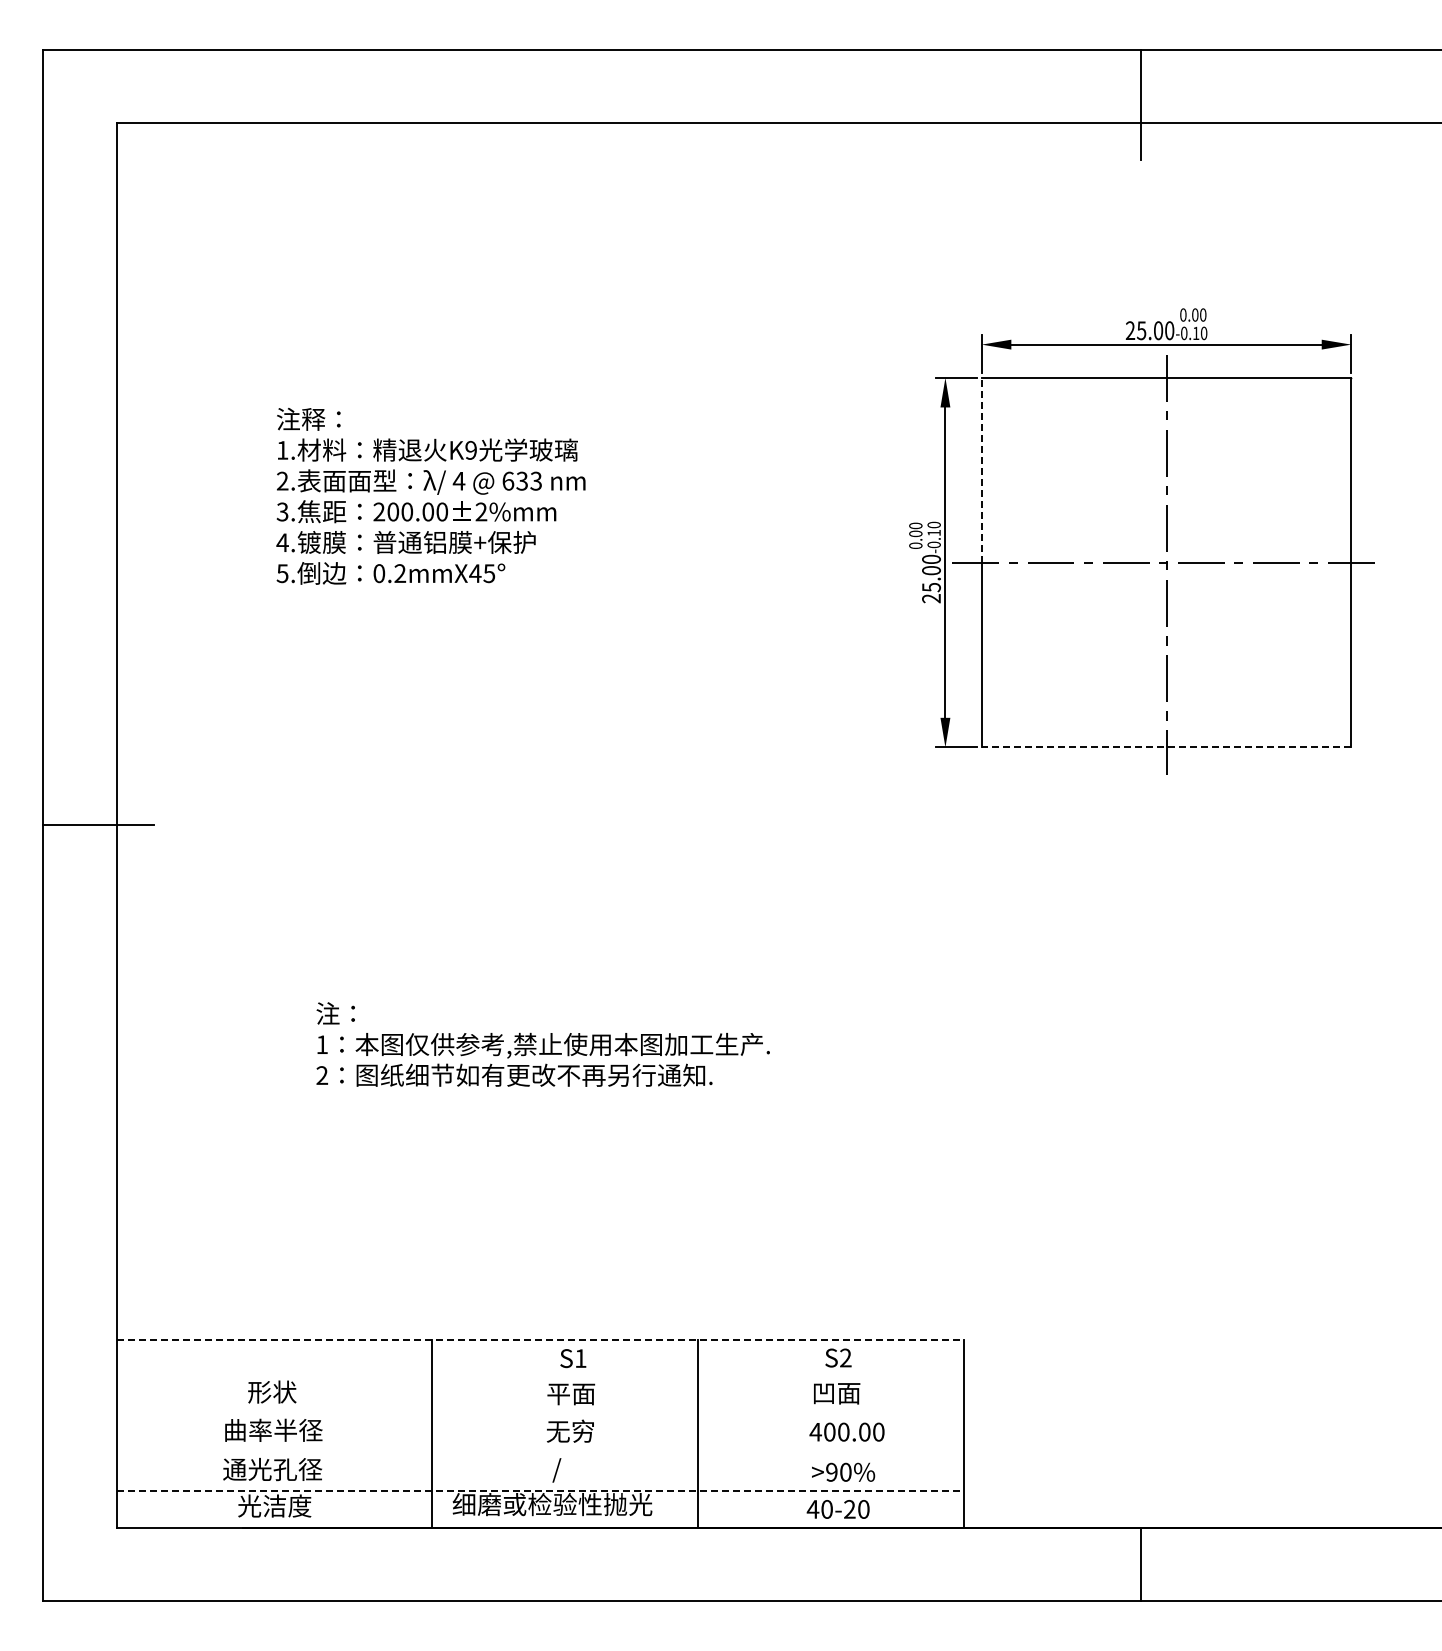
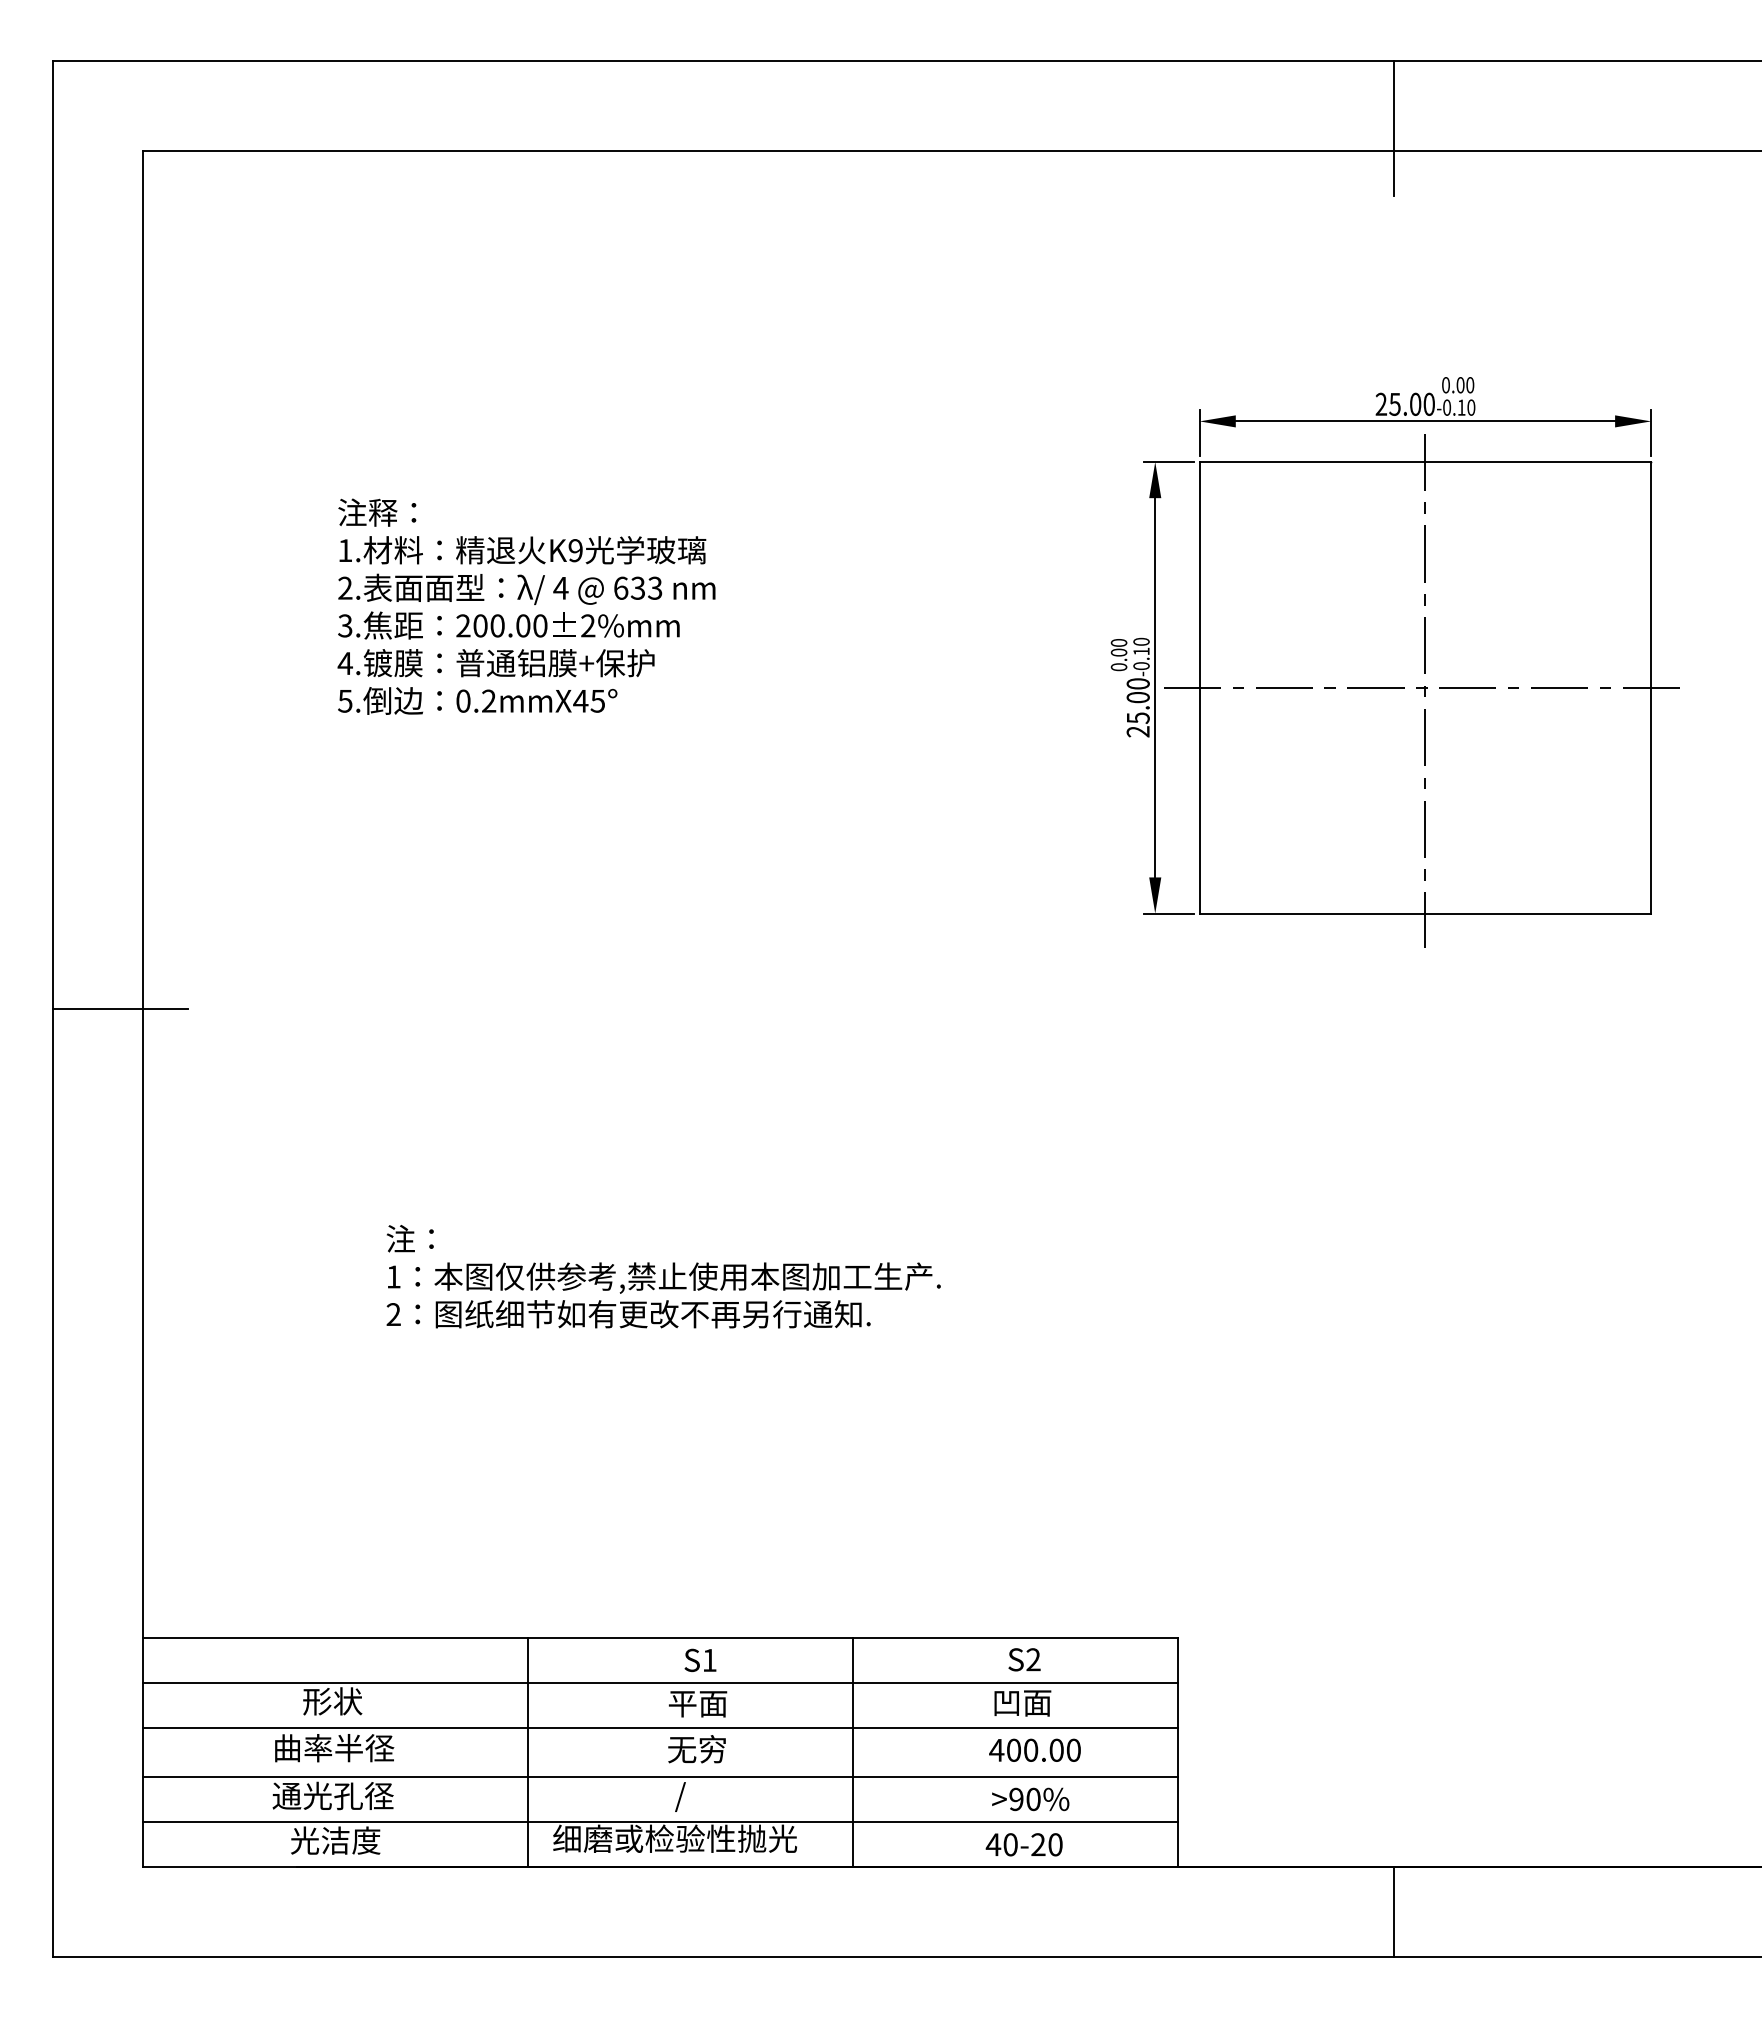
line: (981, 469) -> (1199, 573), dashed -> solid
line: (1166, 747) -> (1425, 913), dashed -> solid
line: (540, 1340) -> (660, 1638), dashed -> solid
line: (540, 1377) -> (660, 1683), added
line: (540, 1413) -> (660, 1727), added
line: (540, 1453) -> (660, 1776), added
line: (540, 1490) -> (660, 1821), dashed -> solid

